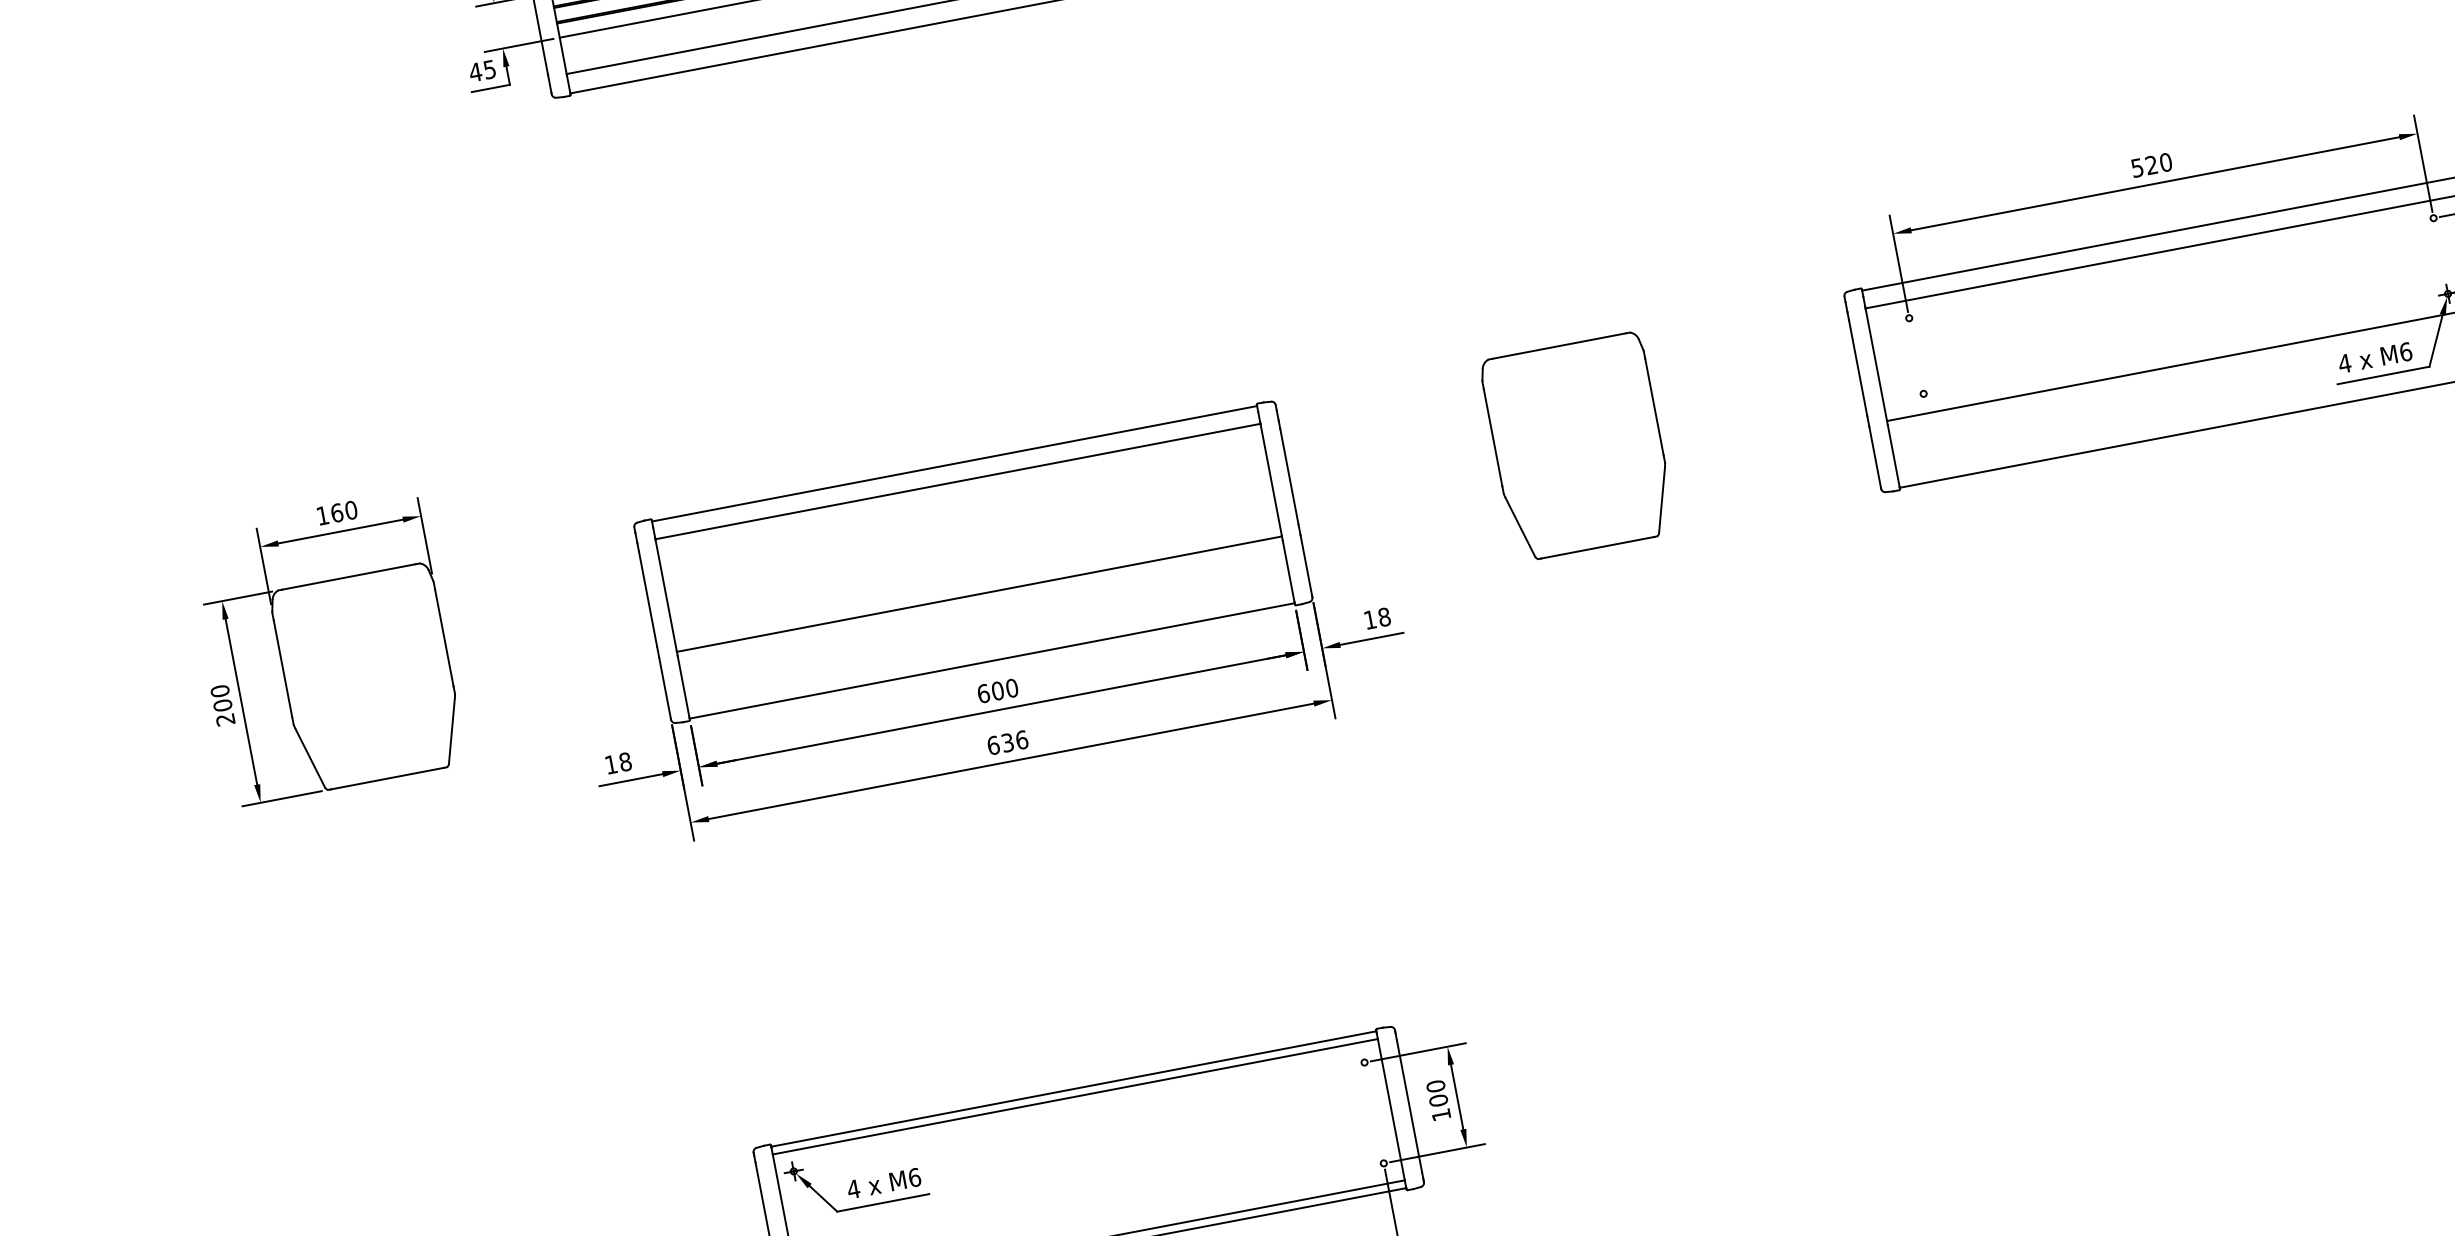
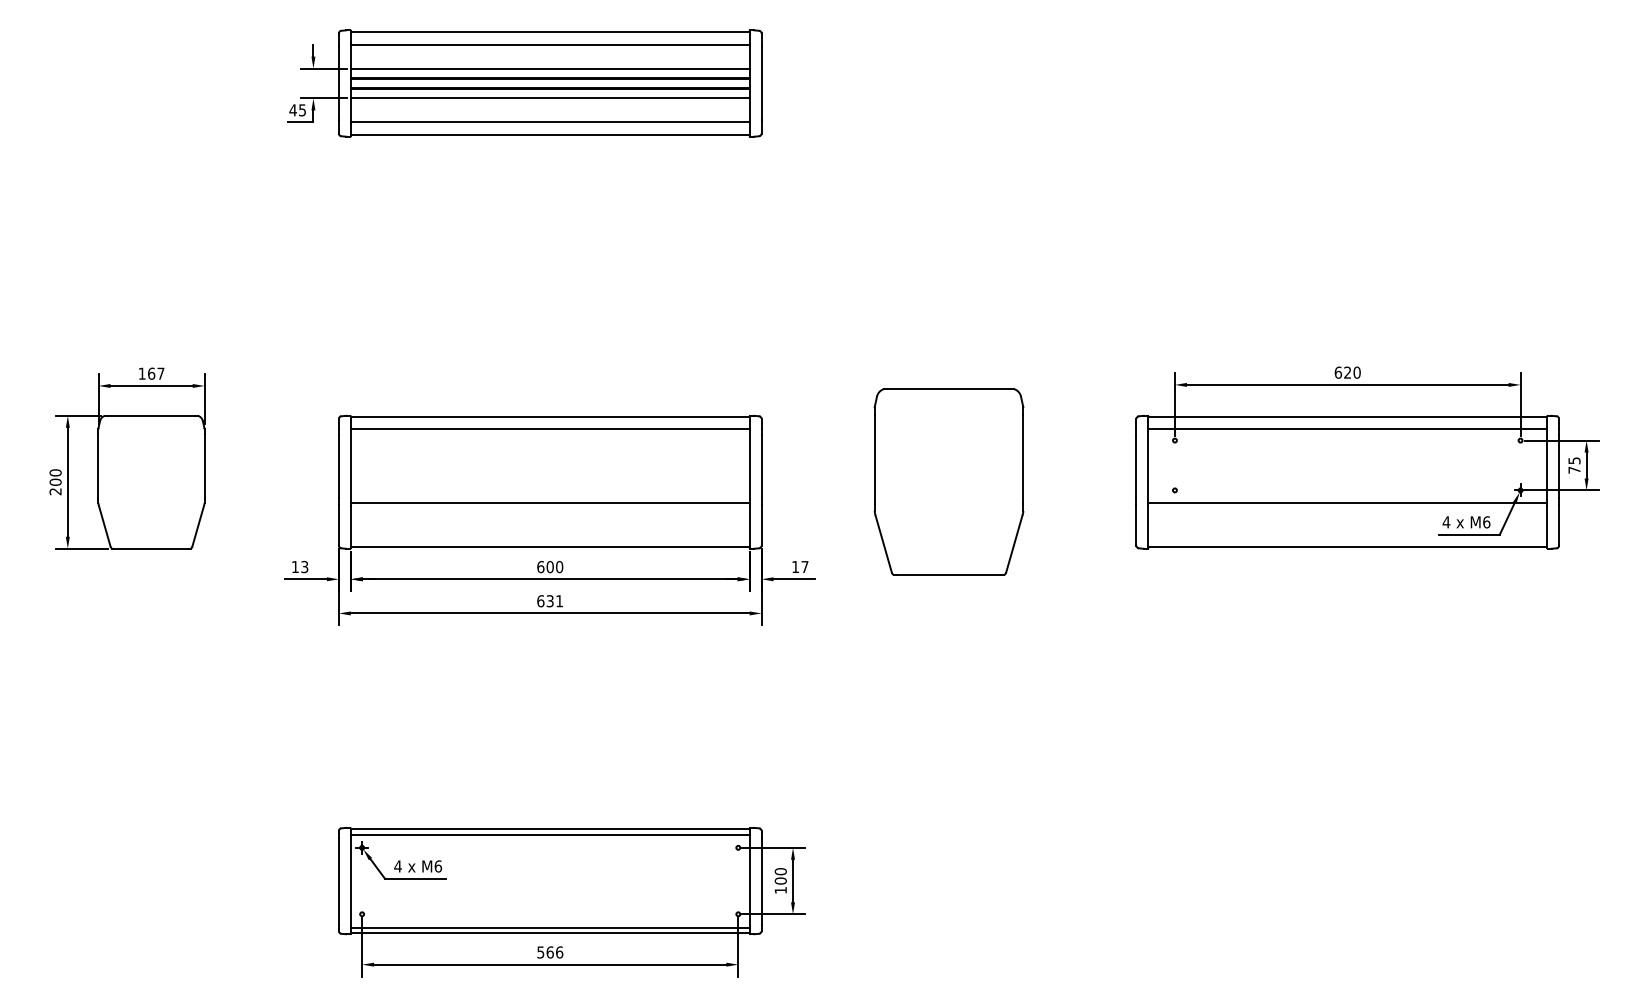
text: (2137, 167) -> (1338, 372), 520 -> 620
part: (1577, 447) -> (948, 482), size x1.4
text: (350, 510) -> (160, 373), 160 -> 167
text: (1383, 616) -> (804, 566), 18 -> 17
text: (1021, 740) -> (559, 601), 636 -> 631
text: (625, 762) -> (304, 567), 18 -> 13

